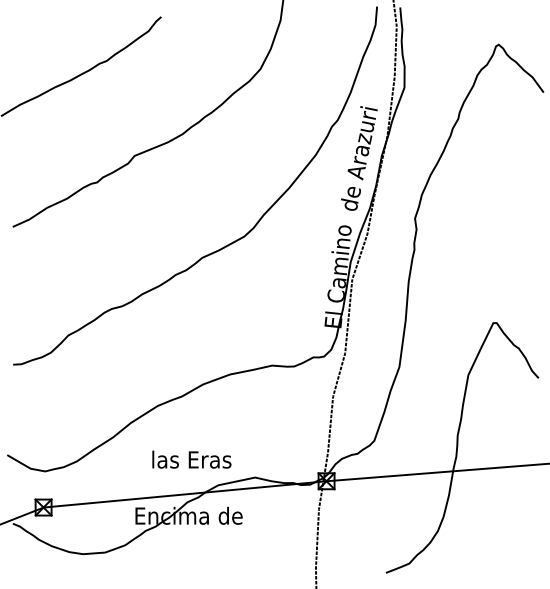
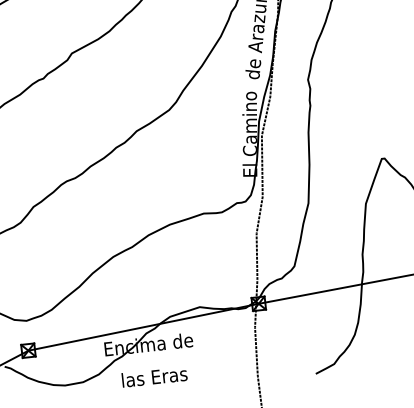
text: (191, 459) -> (154, 376), moved

